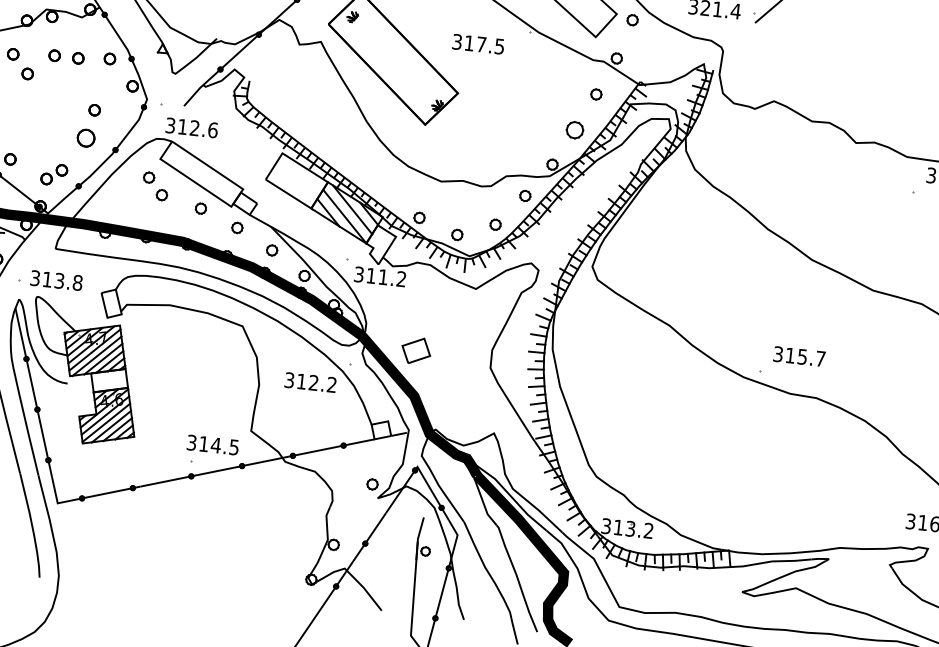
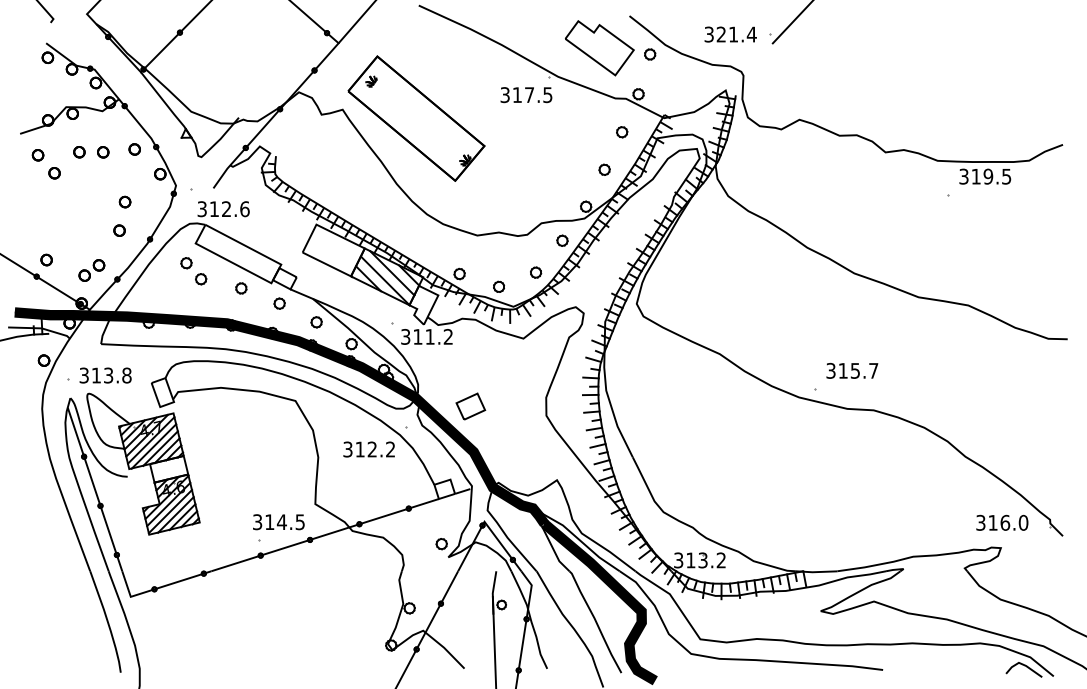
text: (478, 44) -> (526, 95), moved
part: (574, 129) -> (604, 169), size x0.62
part: (86, 137) -> (119, 230), size x0.62

